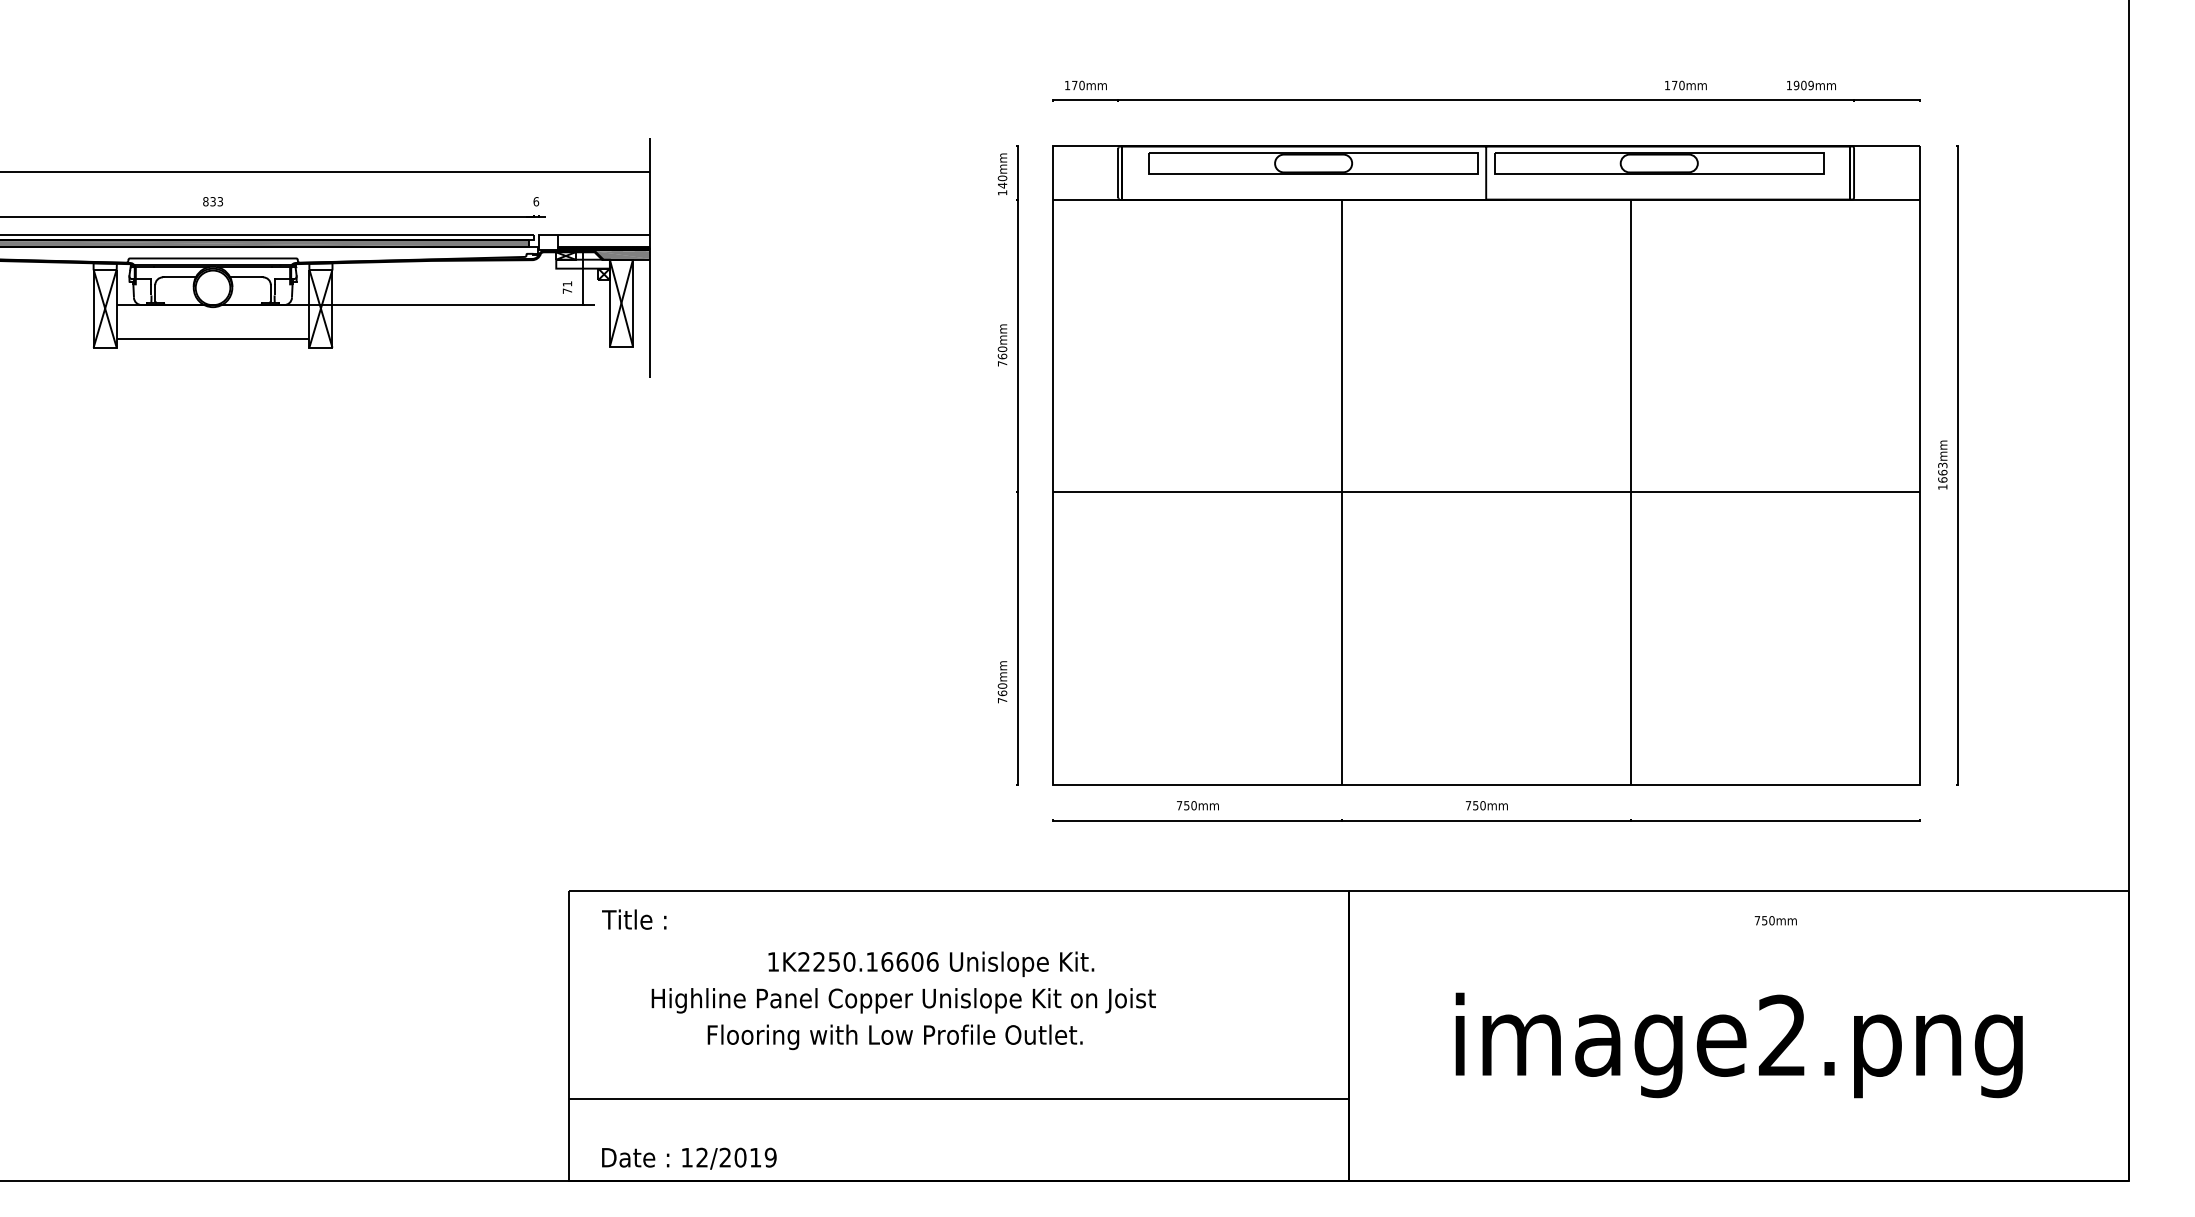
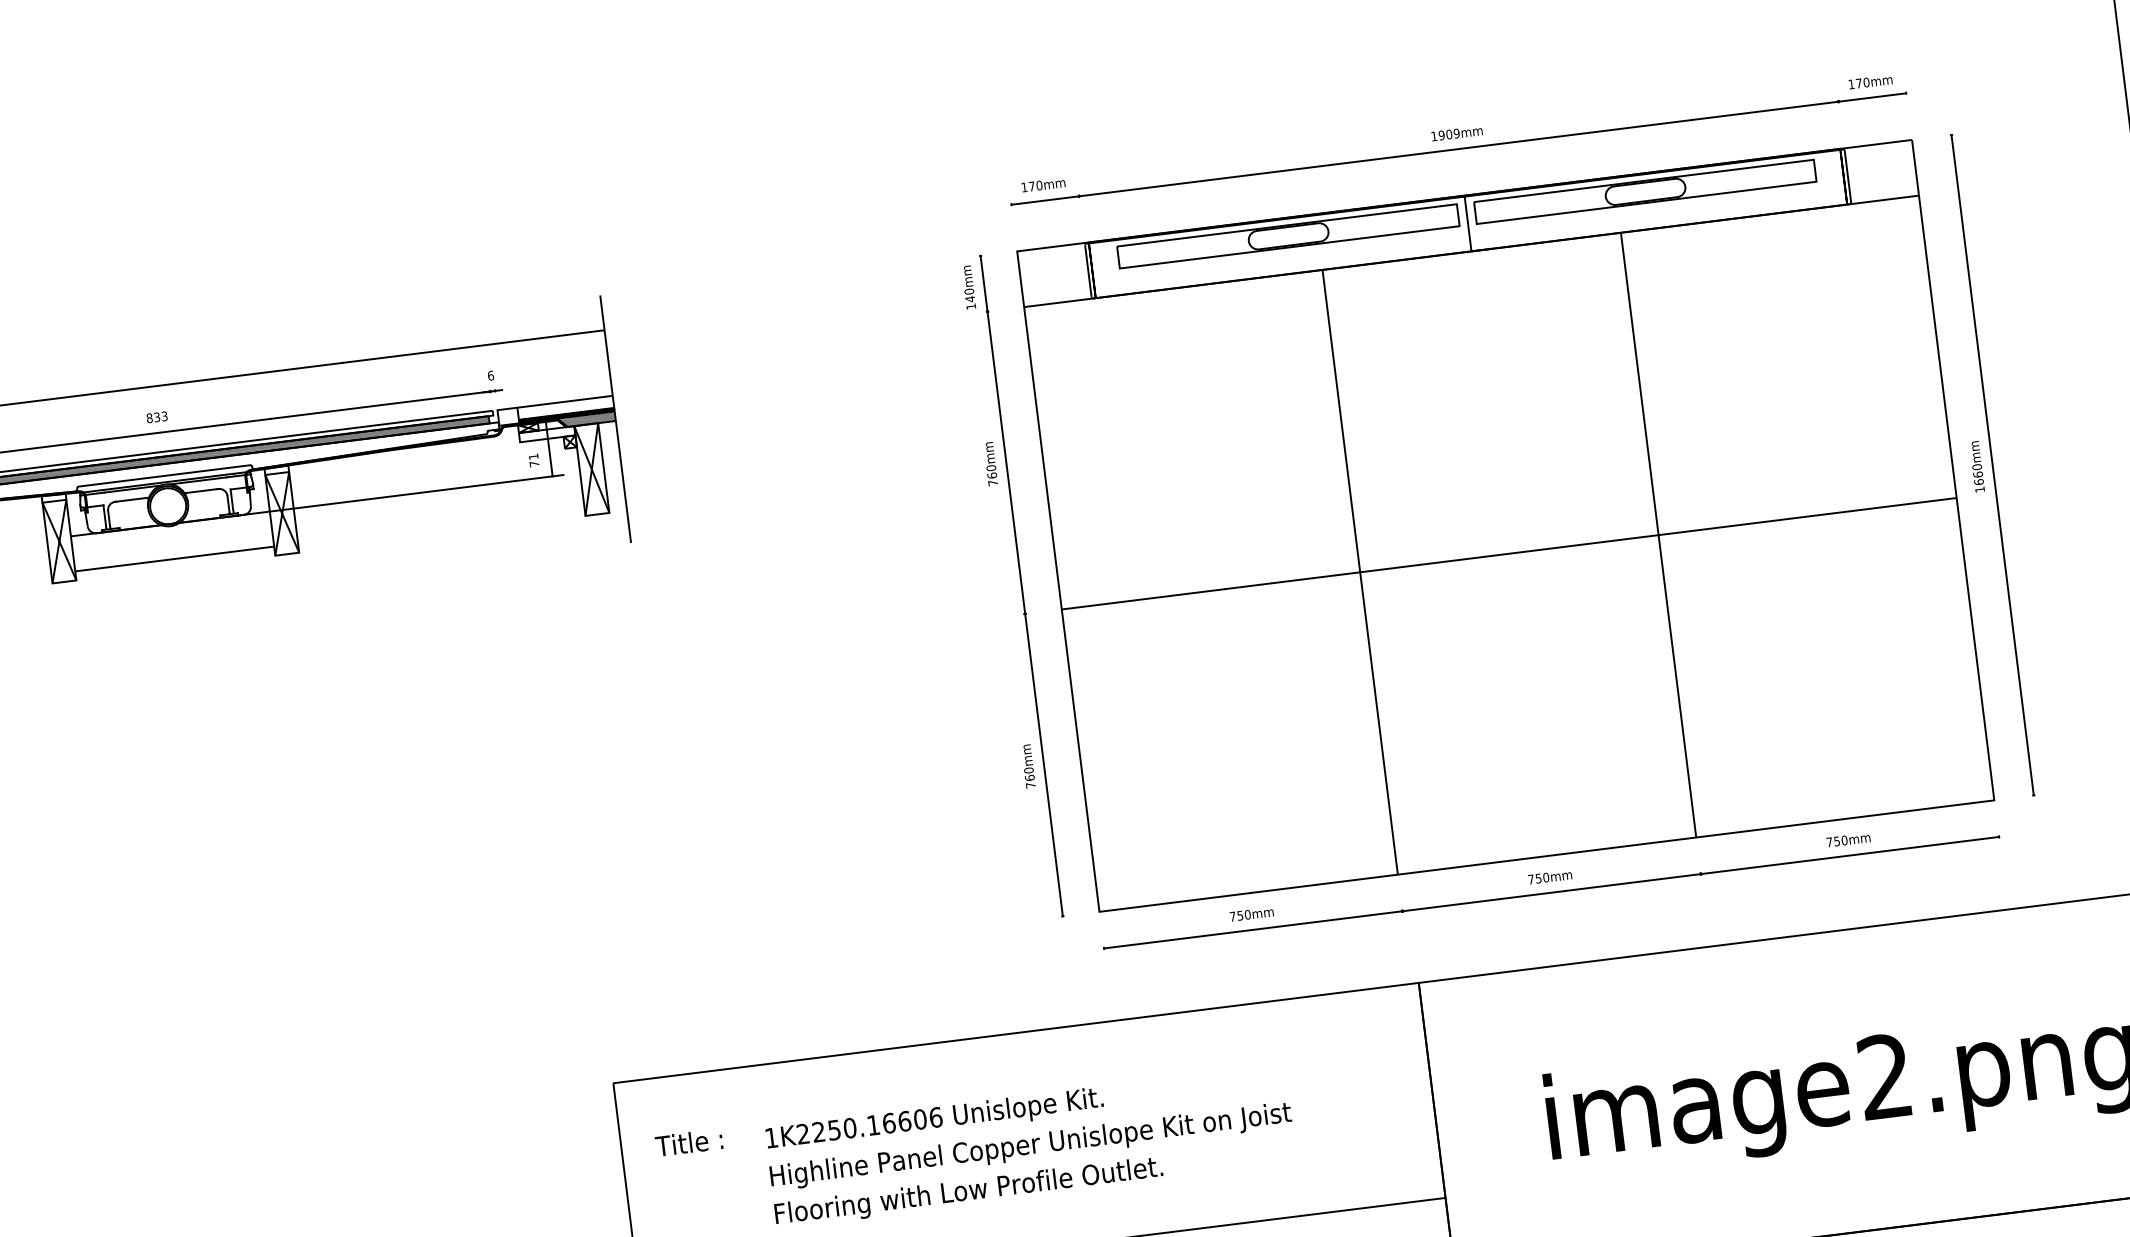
text: (1685, 85) -> (1870, 82), moved
text: (1811, 85) -> (1457, 133), moved
text: (1942, 465) -> (1976, 467), 1663mm -> 1660mm
text: (1002, 682) -> (1028, 766), moved
text: (634, 919) -> (689, 1142), moved
text: (1775, 920) -> (1848, 839), moved
text: (931, 963) -> (935, 1119), moved
text: (903, 1000) -> (1030, 1146), moved

